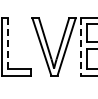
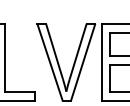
line: (8, 43) -> (5, 58), dashed -> solid
line: (80, 47) -> (101, 63), dashed -> solid

